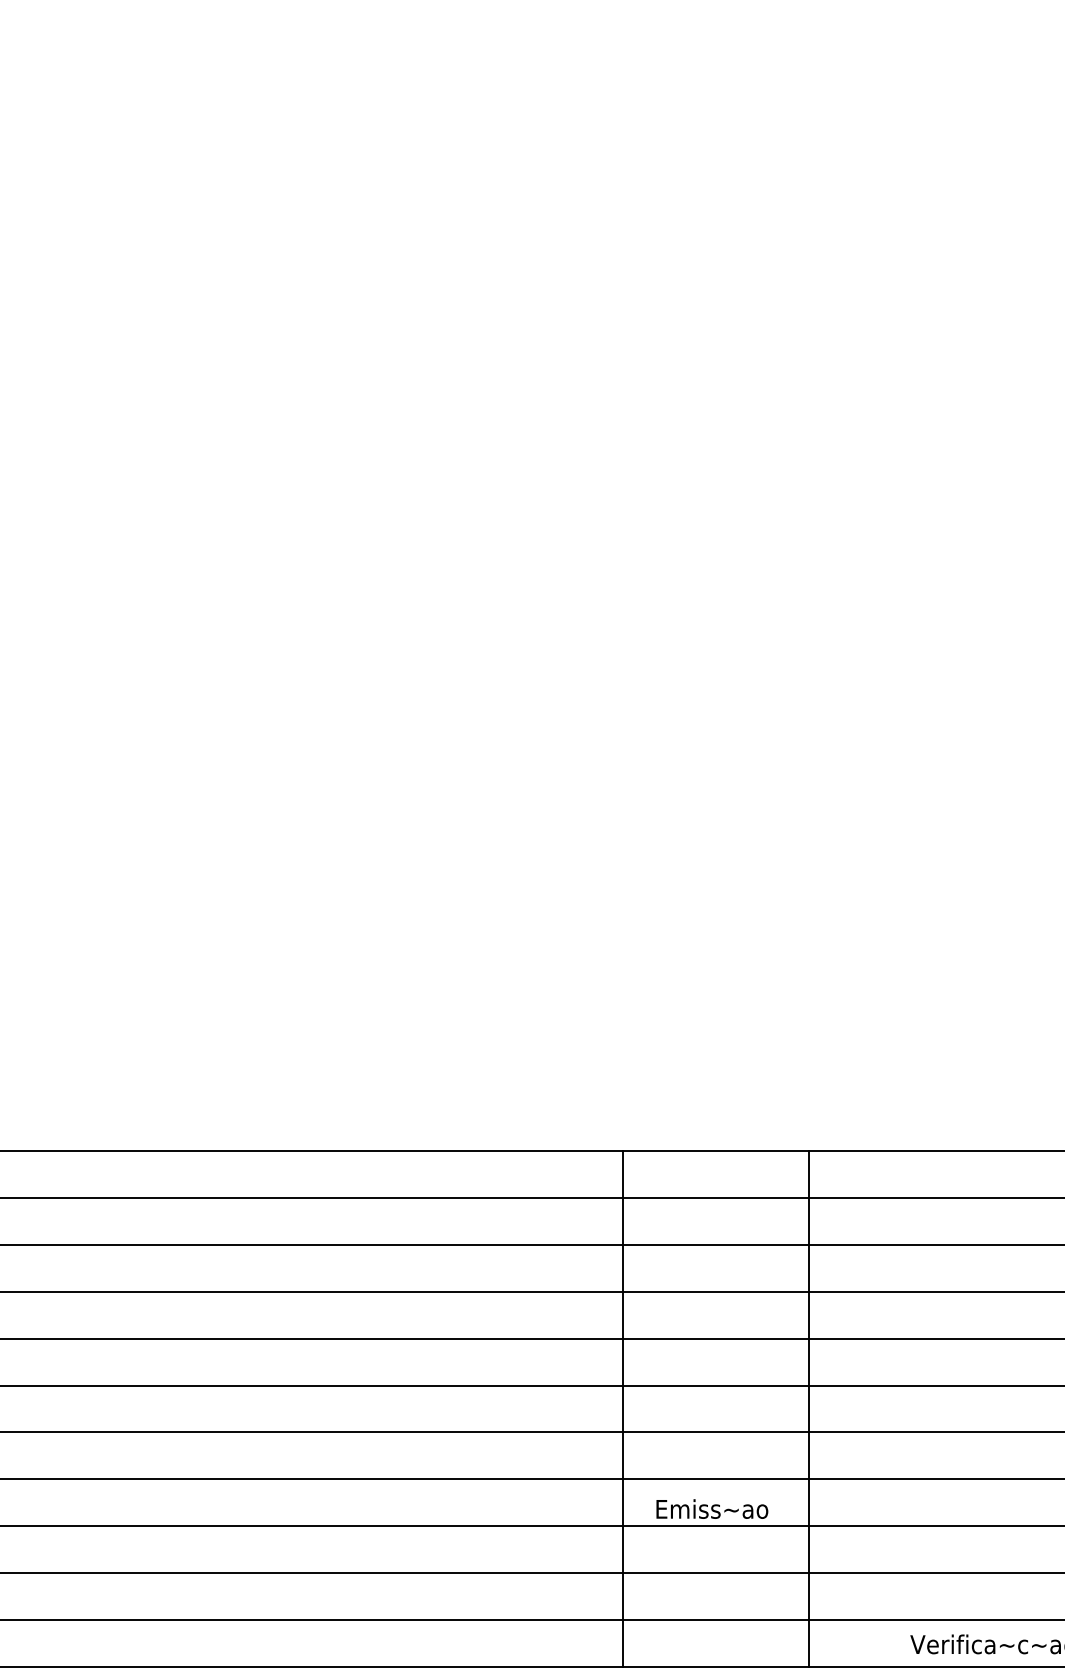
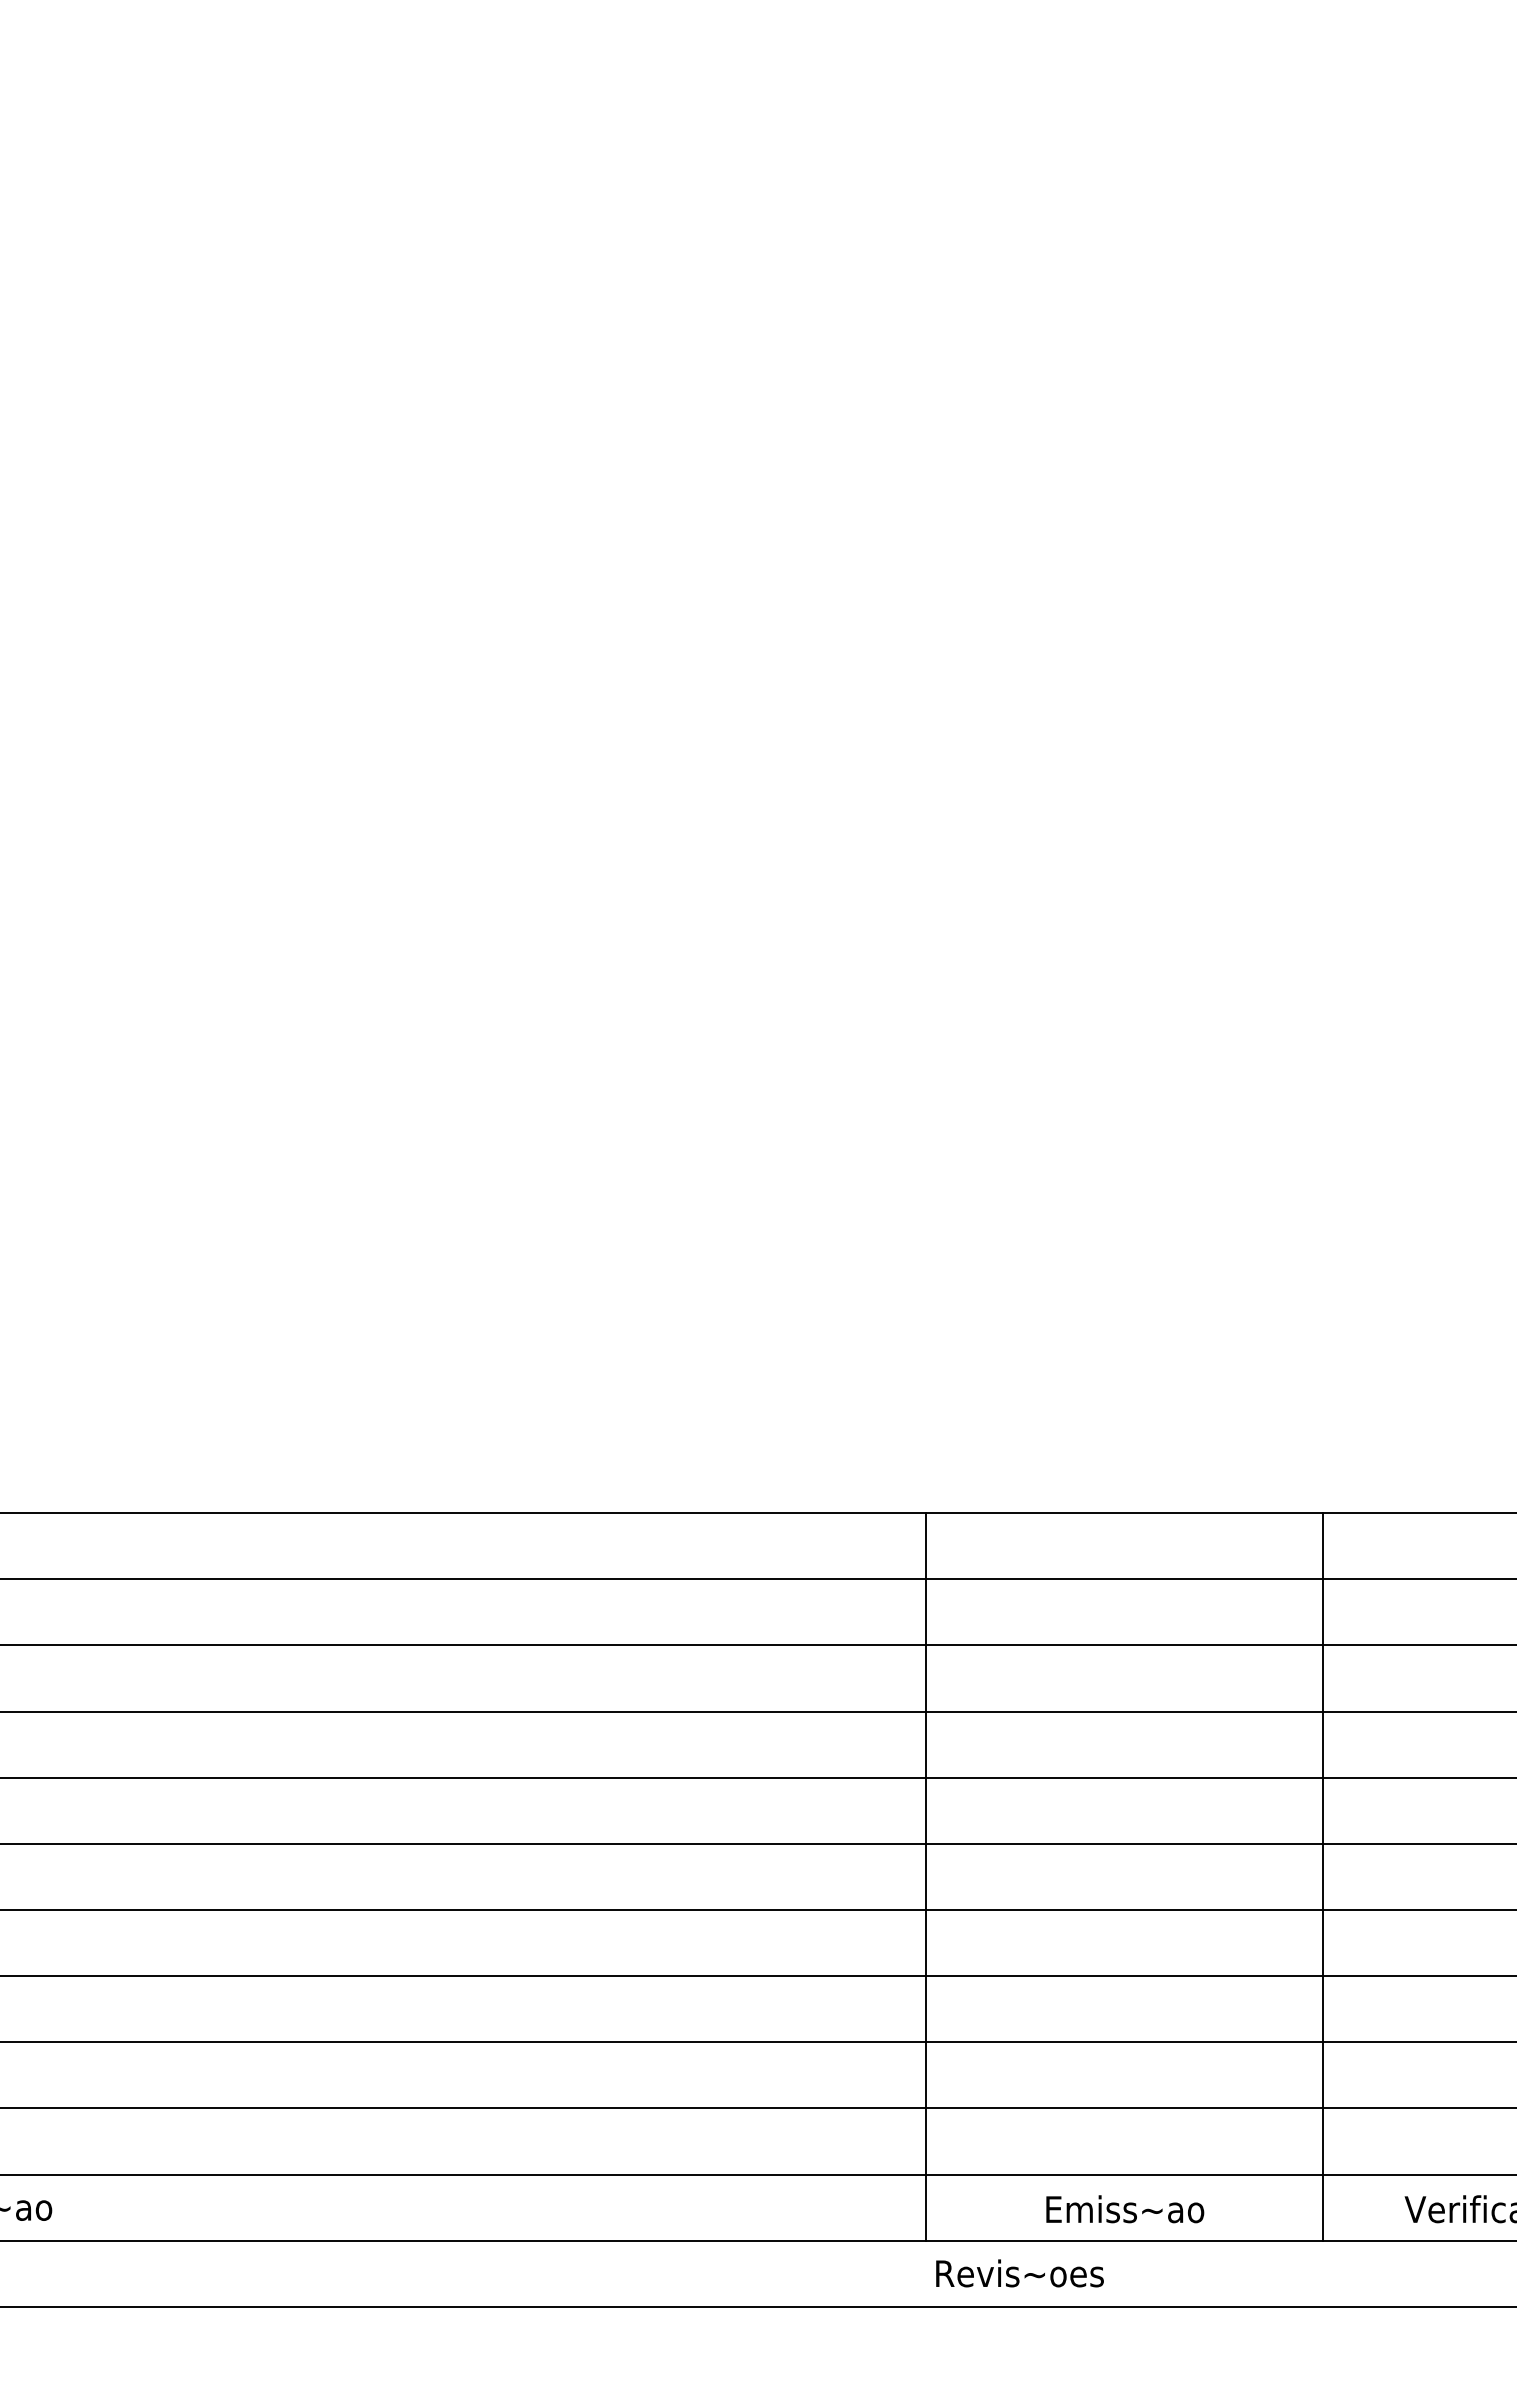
line: (622, 1408) -> (925, 1876), moved
line: (808, 1408) -> (1322, 1876), moved
text: (712, 1509) -> (1125, 2209), moved

